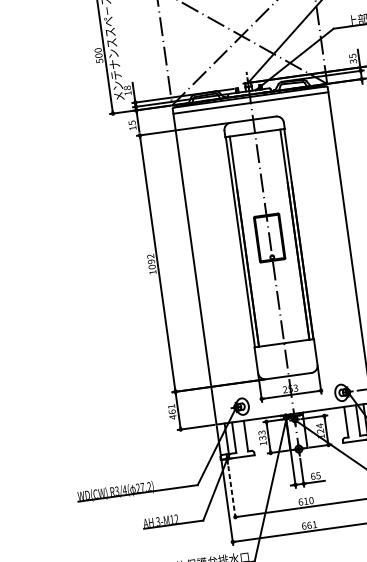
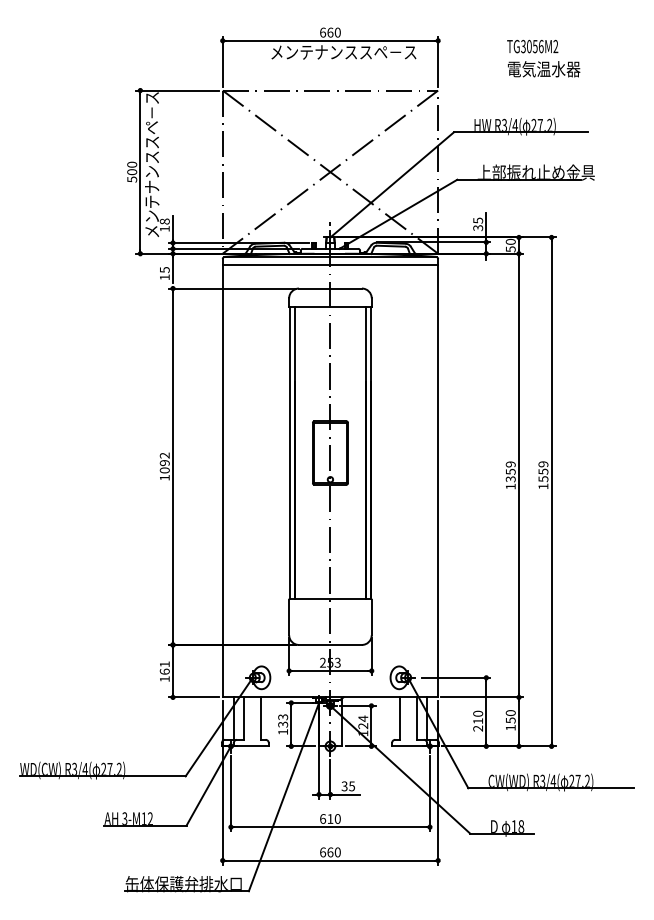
text: (172, 416) -> (164, 678), 461 -> 161
text: (313, 476) -> (344, 786), 65 -> 35
line: (231, 492) -> (230, 793), dashed -> solid
text: (314, 524) -> (337, 852), 661 -> 660

